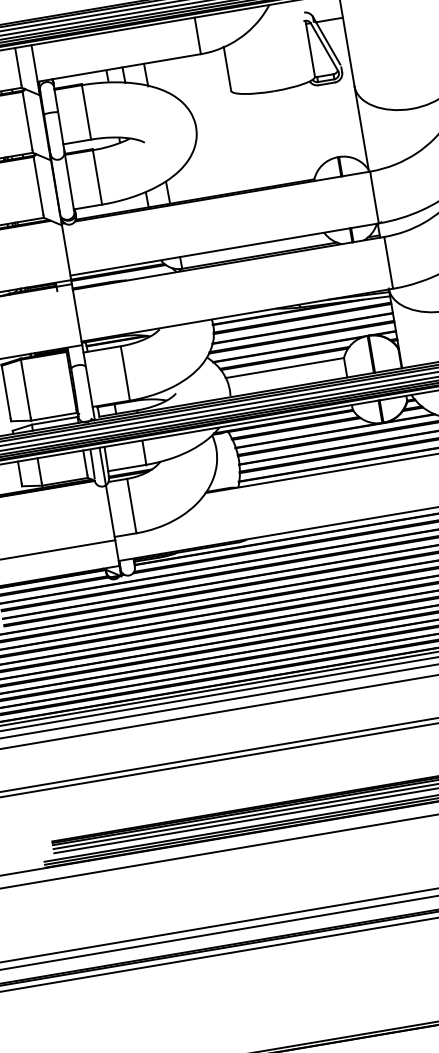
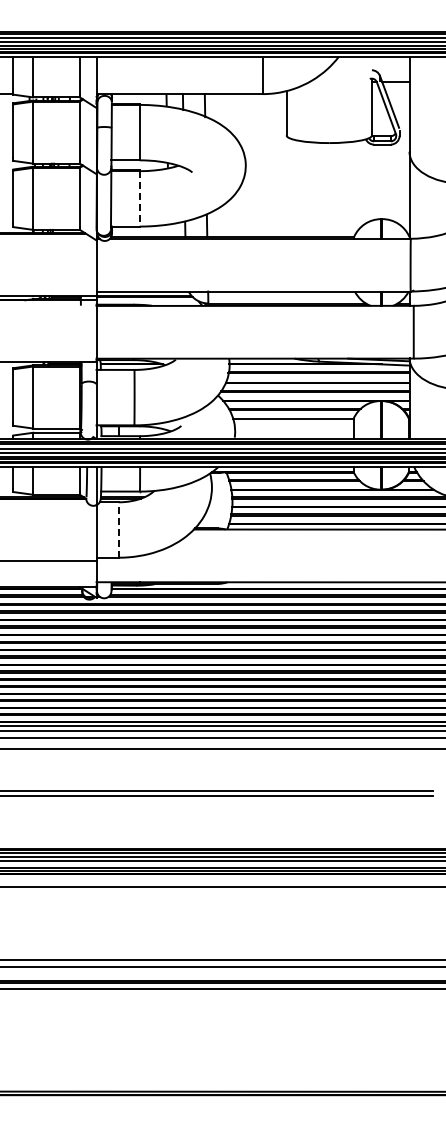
line: (97, 177) -> (139, 198), solid -> dashed
line: (131, 506) -> (118, 530), solid -> dashed

